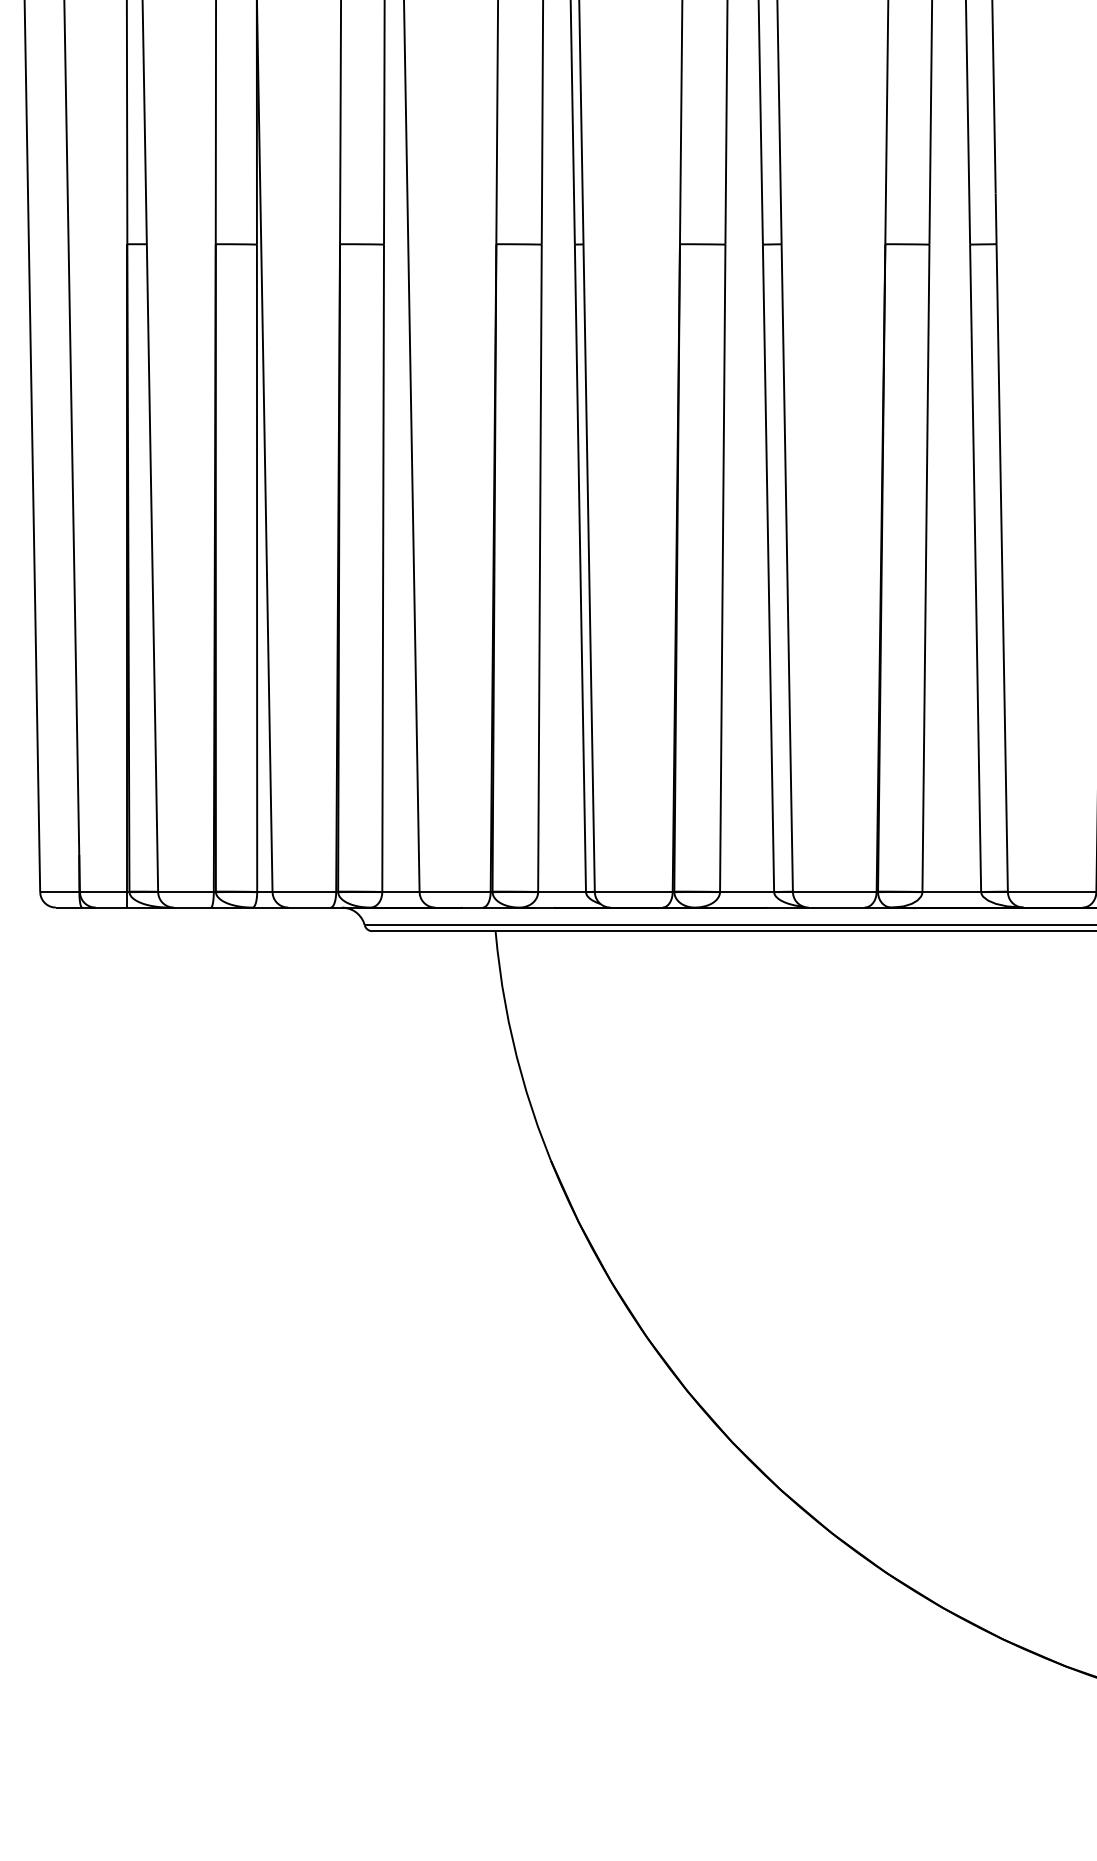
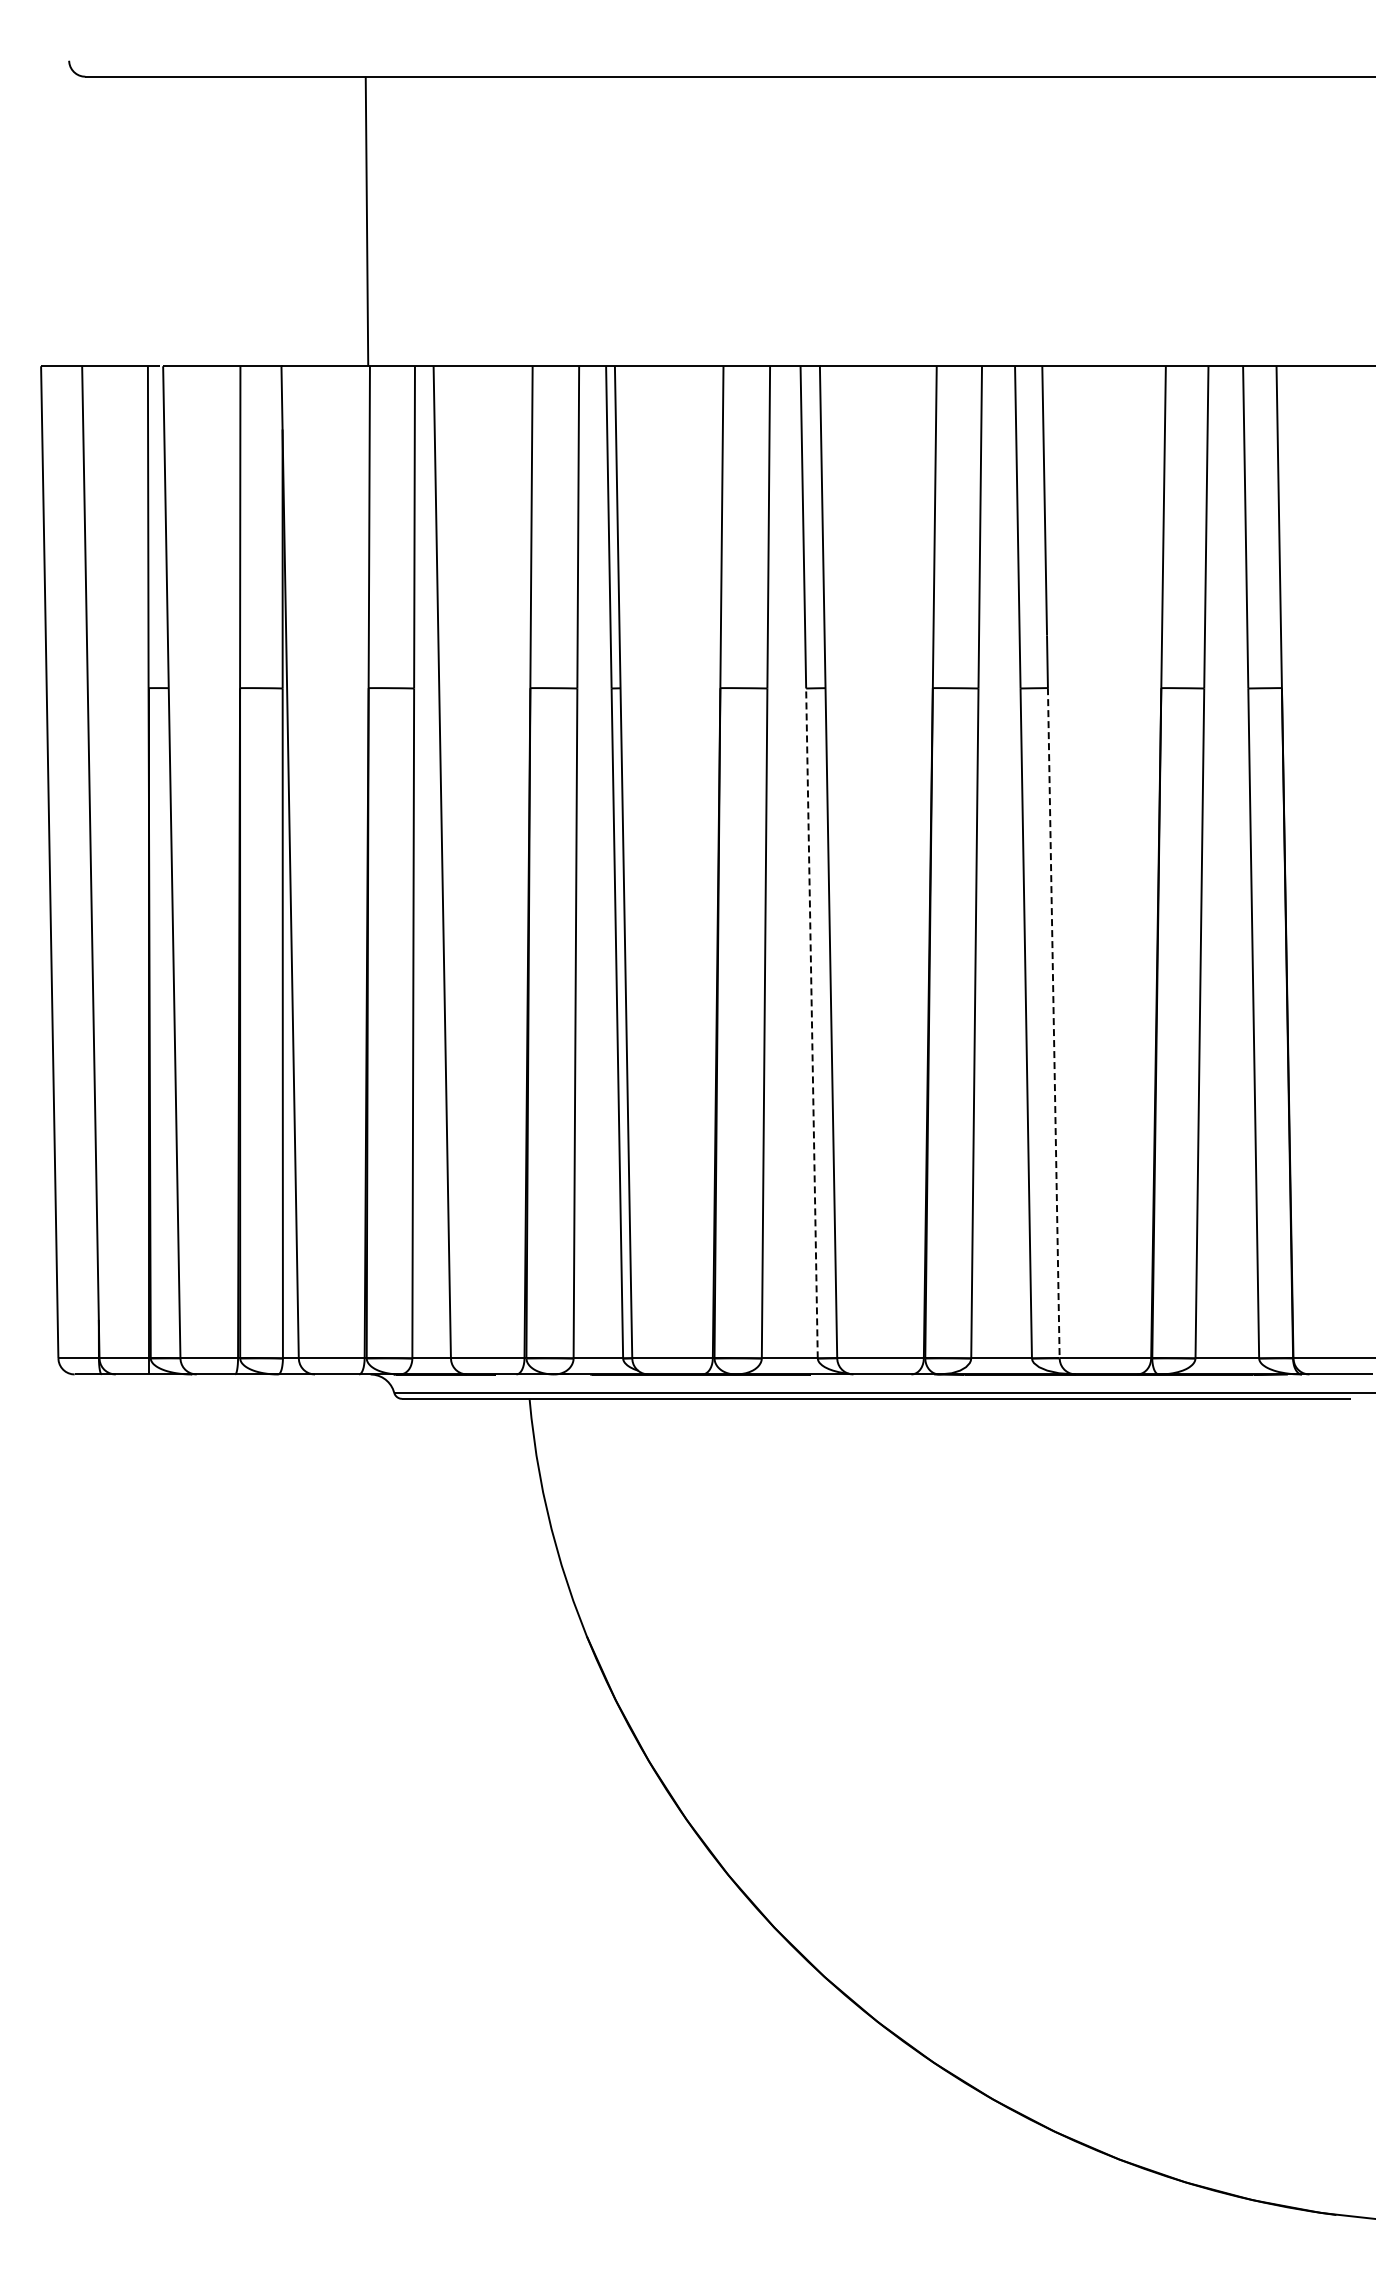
line: (768, 568) -> (811, 1023), solid -> dashed
line: (1001, 568) -> (1053, 1023), solid -> dashed

